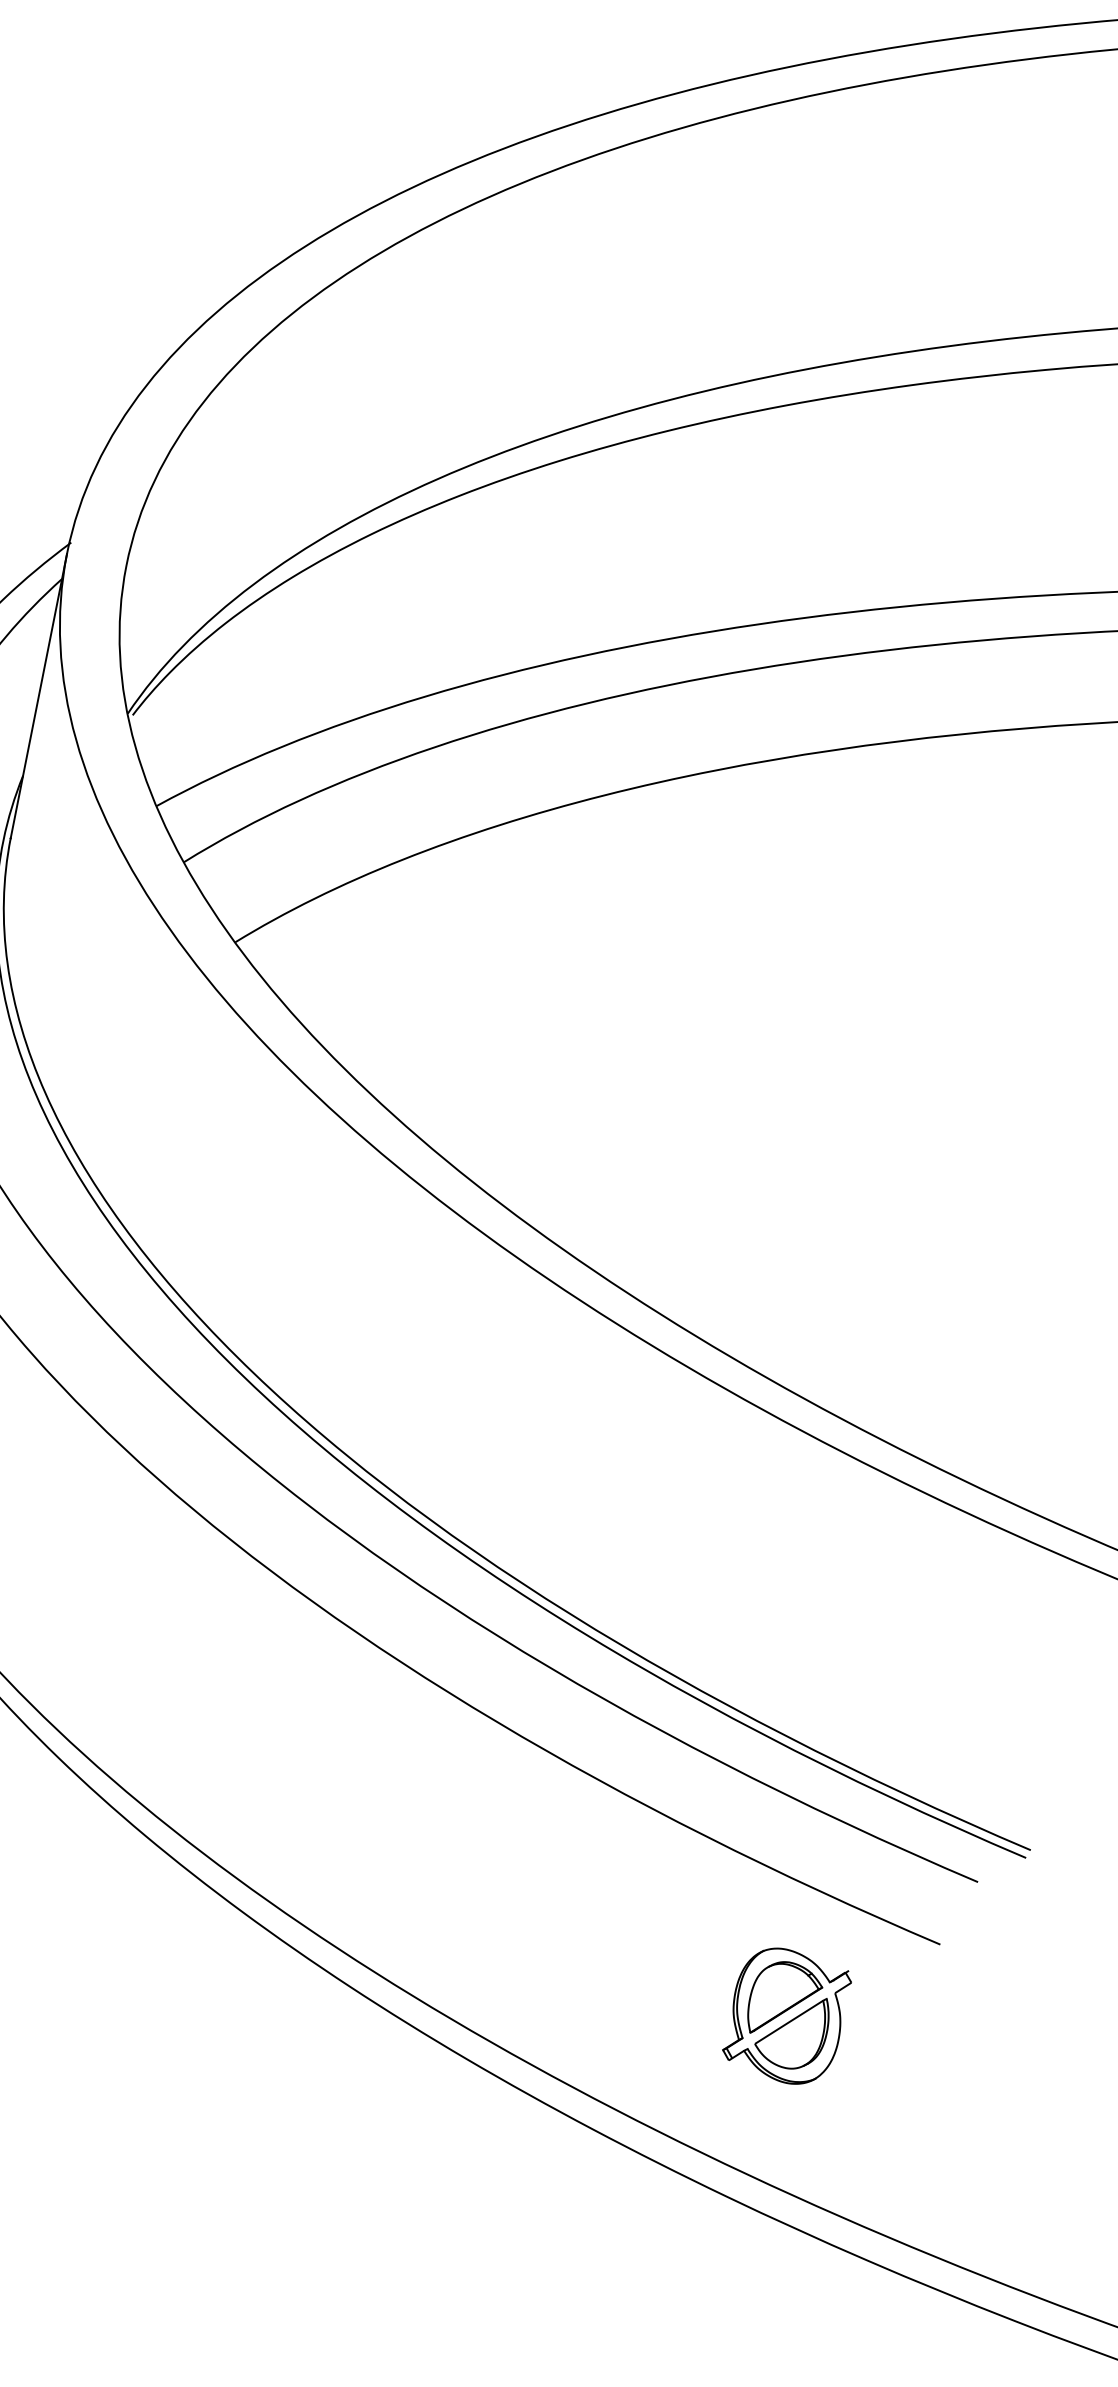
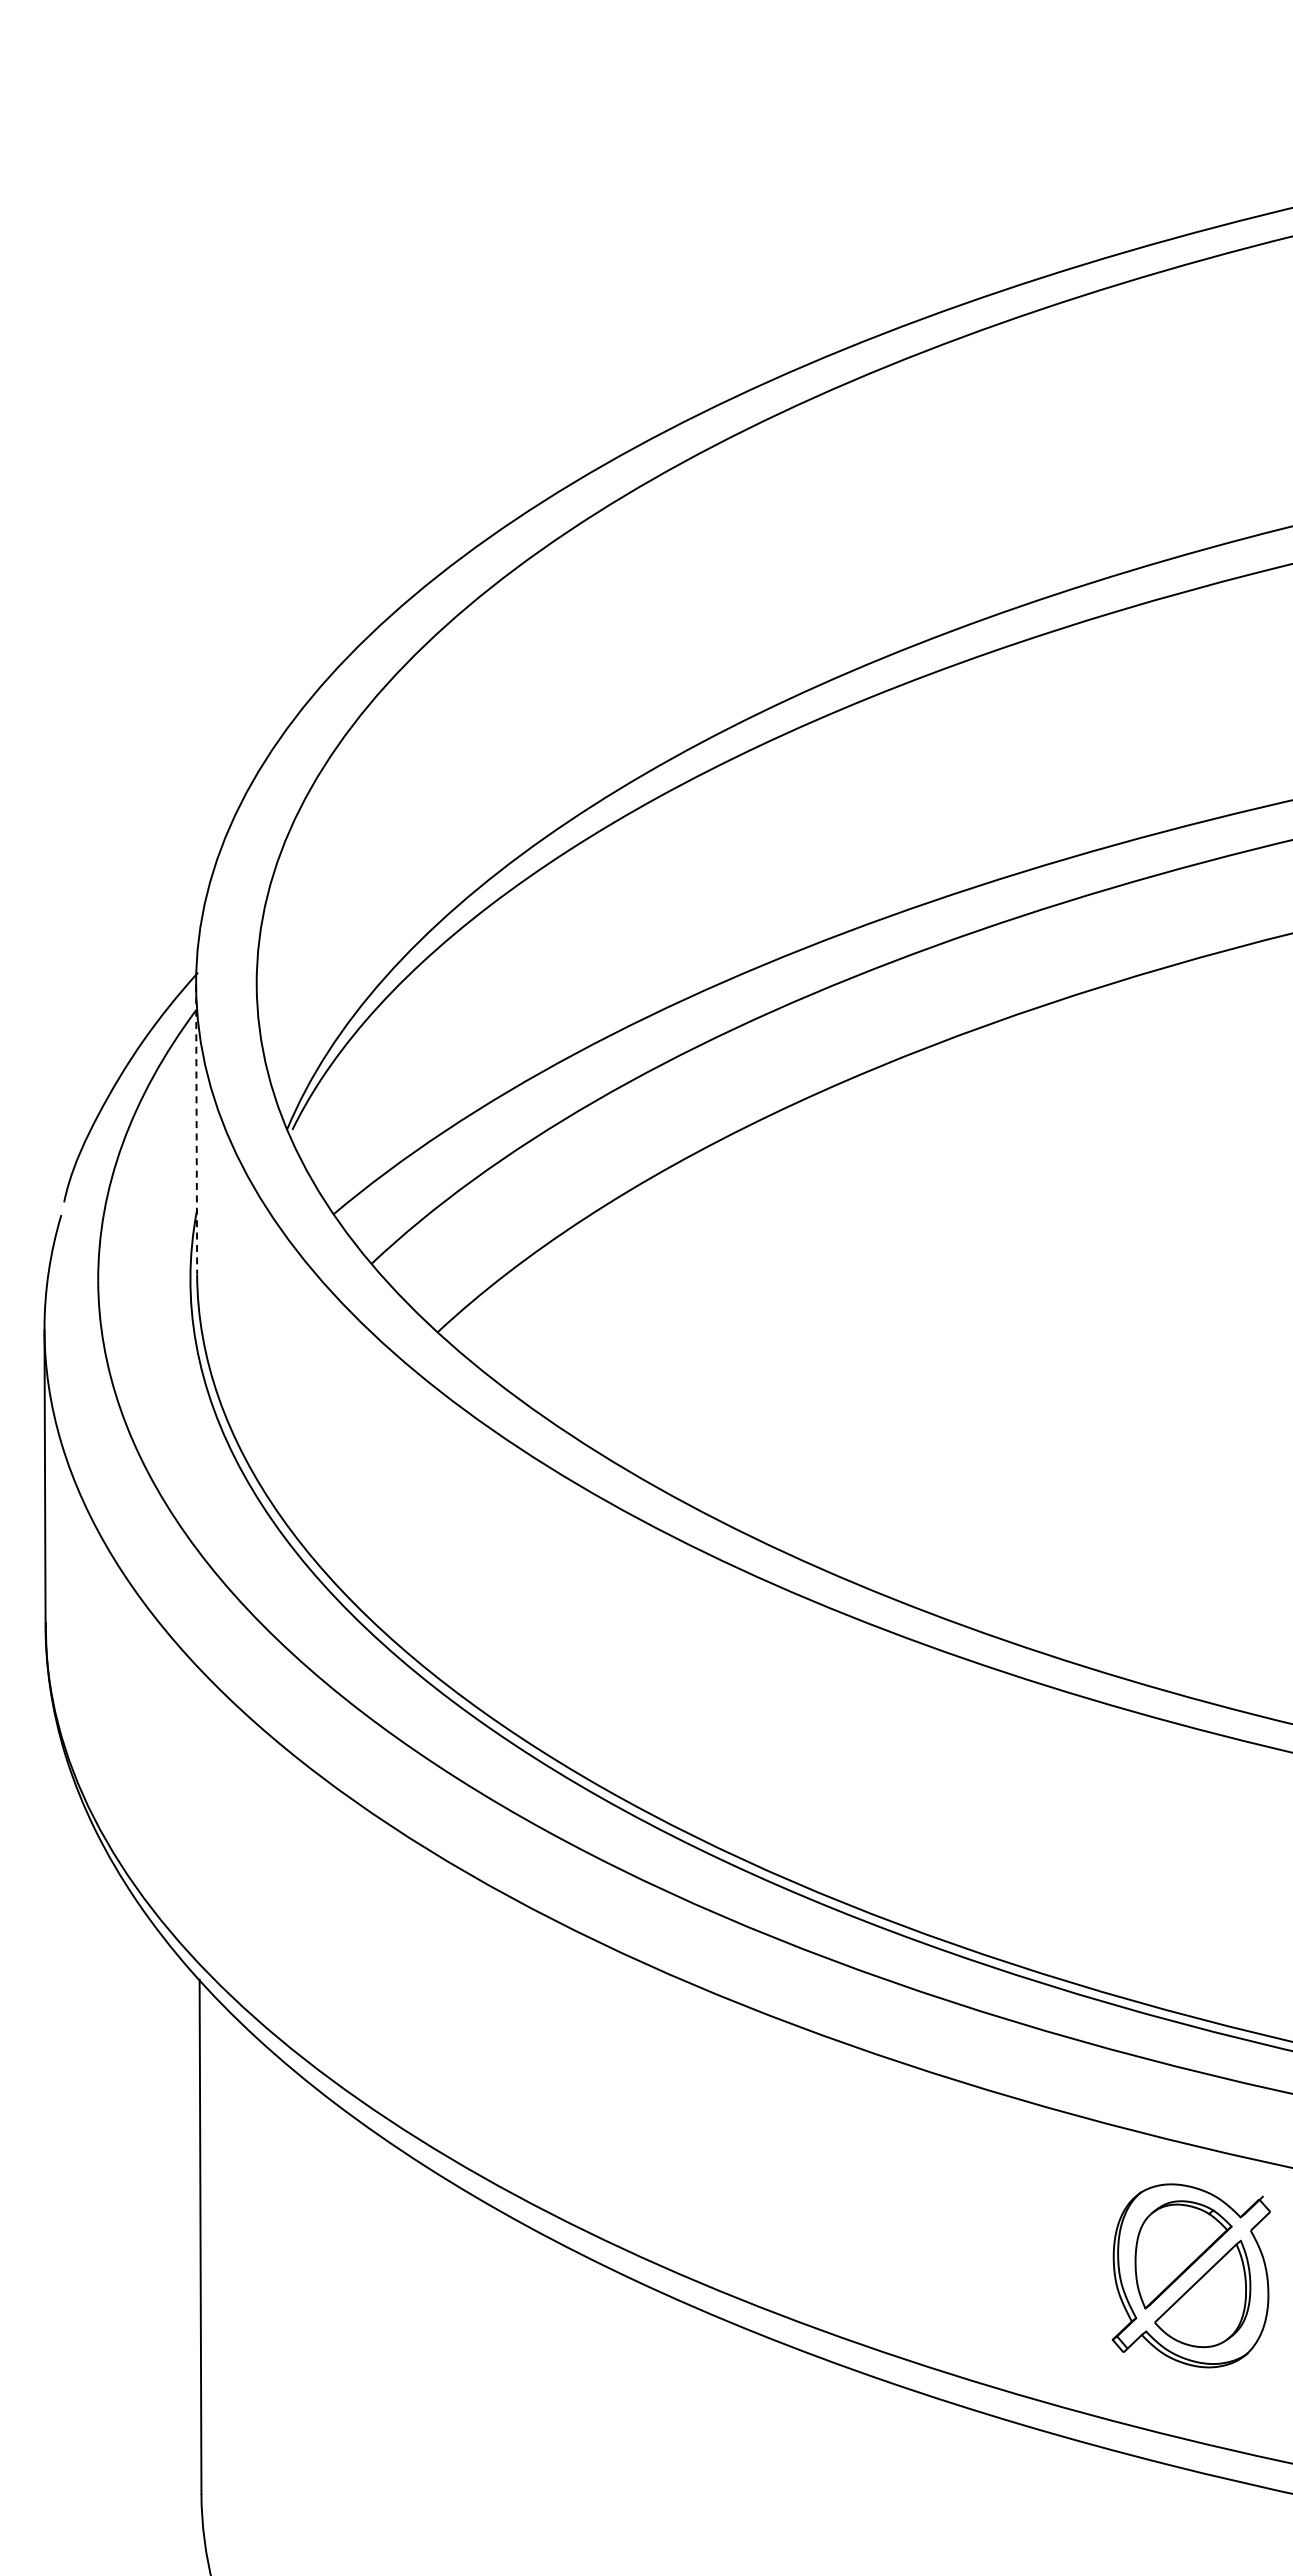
line: (38, 696) -> (196, 1129), solid -> dashed
part: (786, 2015) -> (1190, 2275), size x1.4

